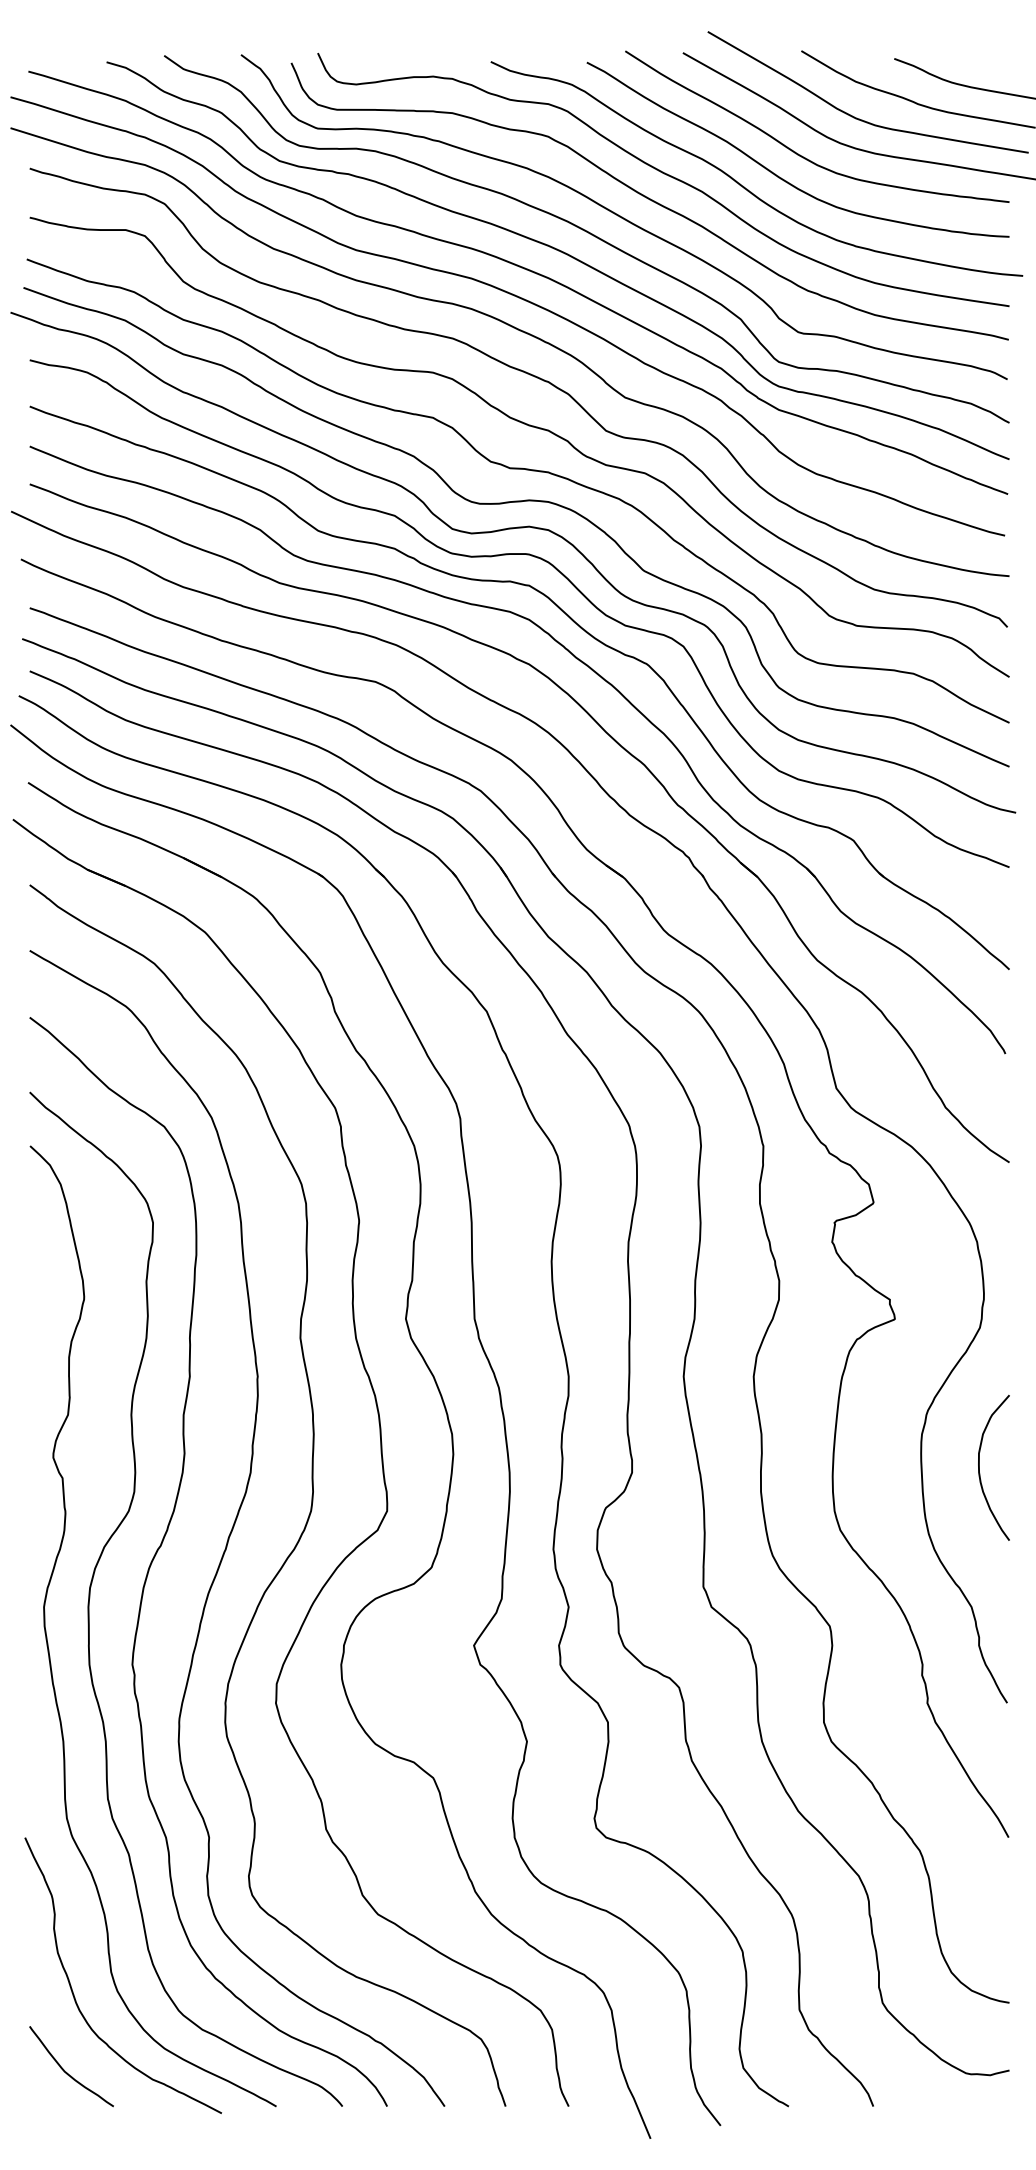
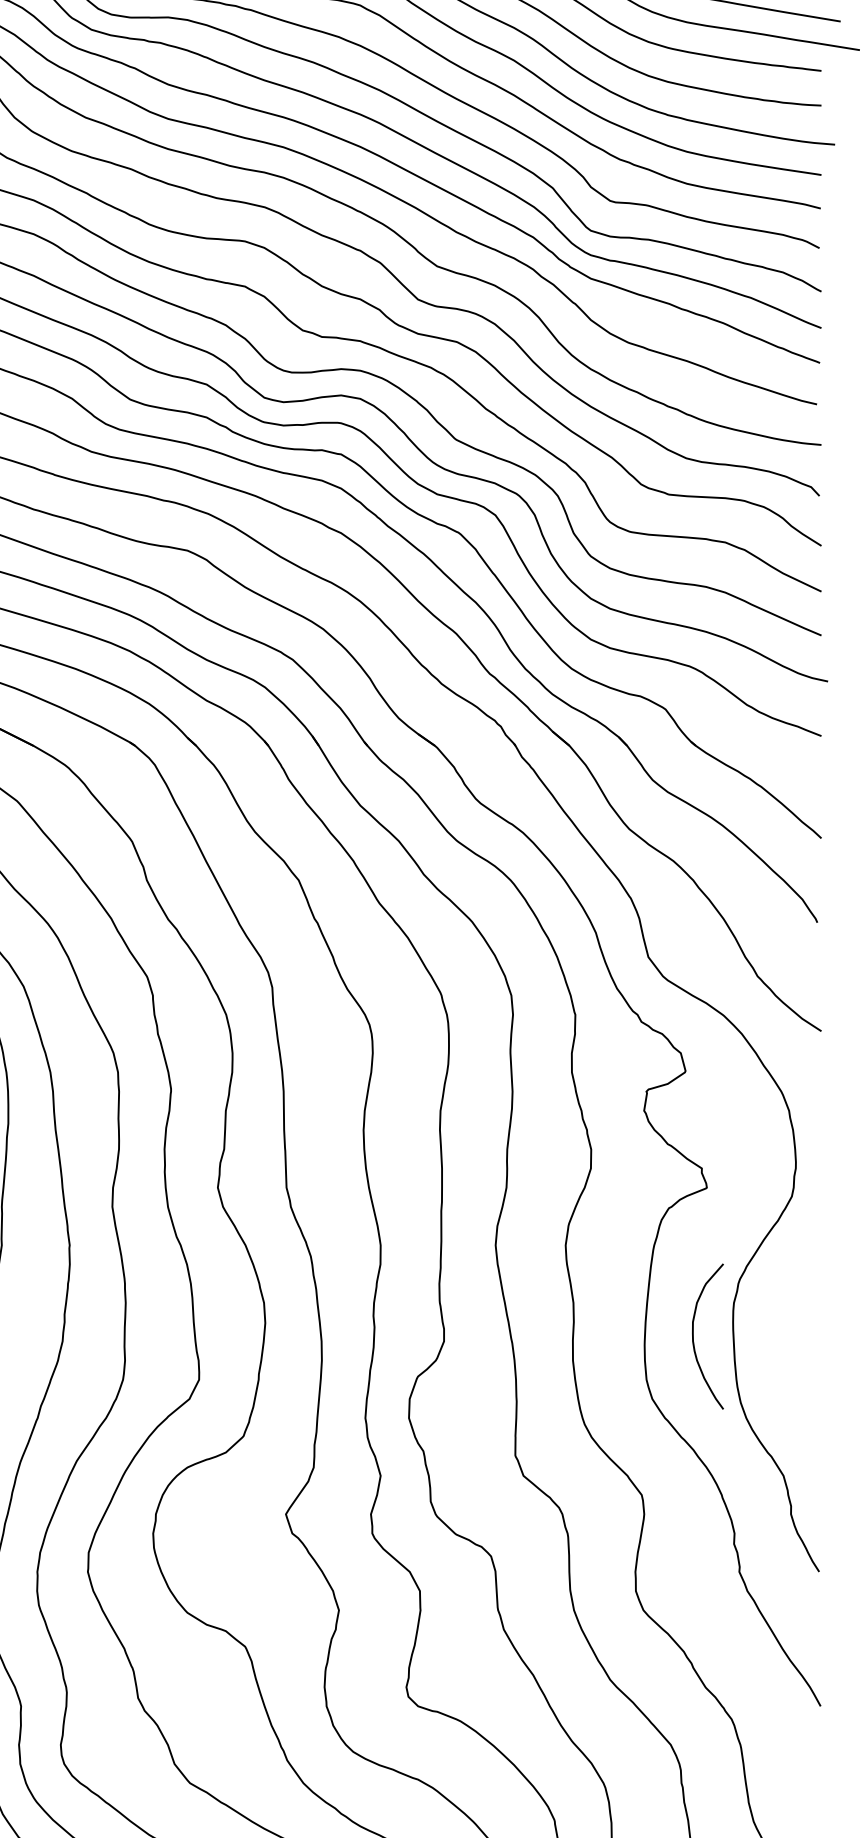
curve: (979, 1467) -> (693, 1336), moved

